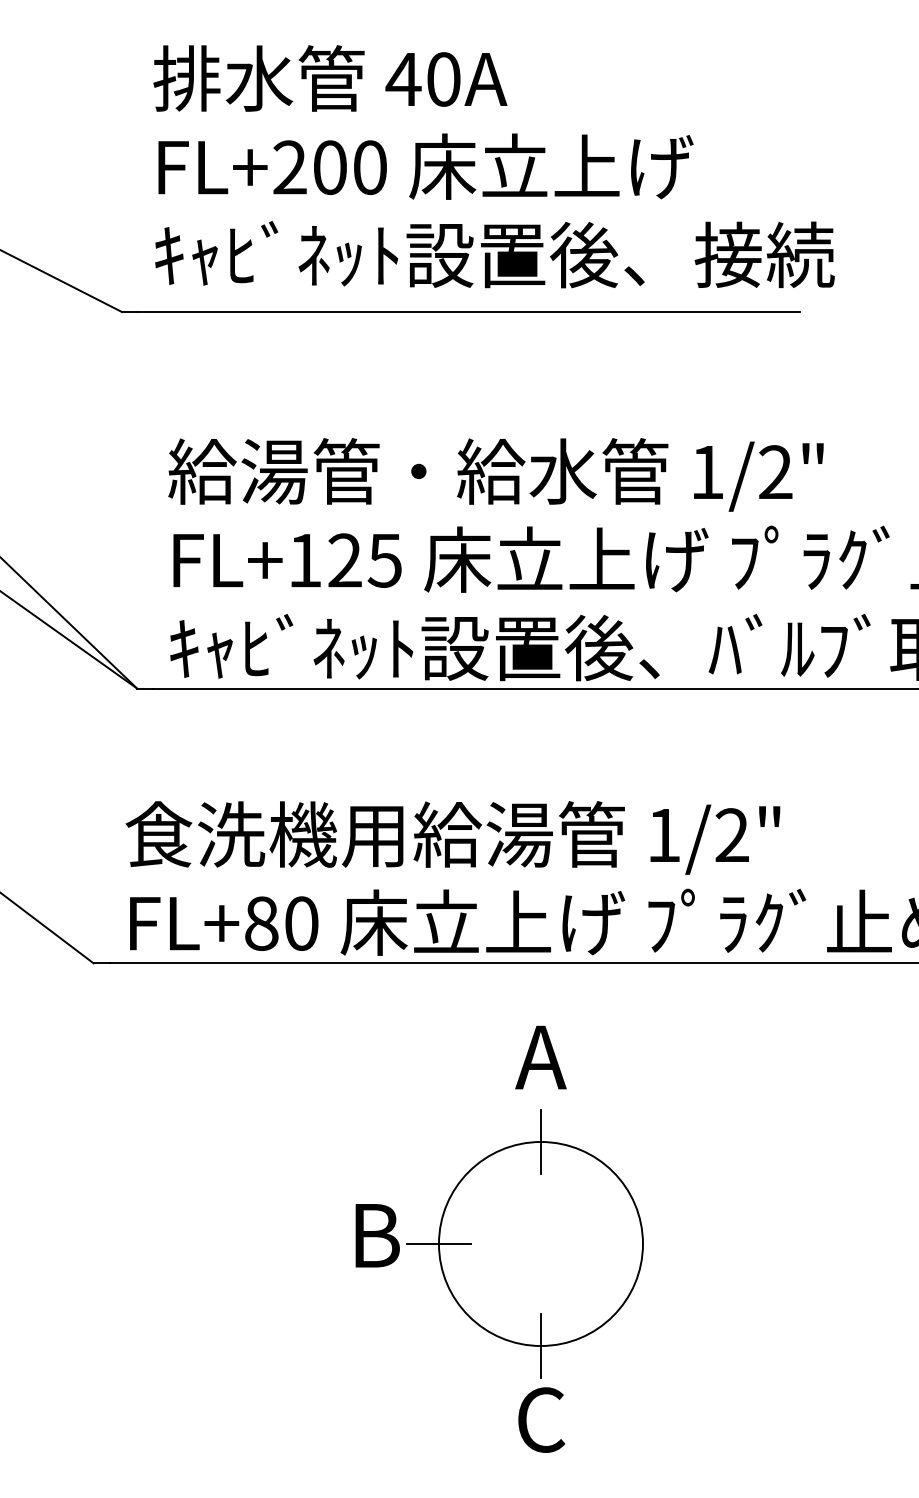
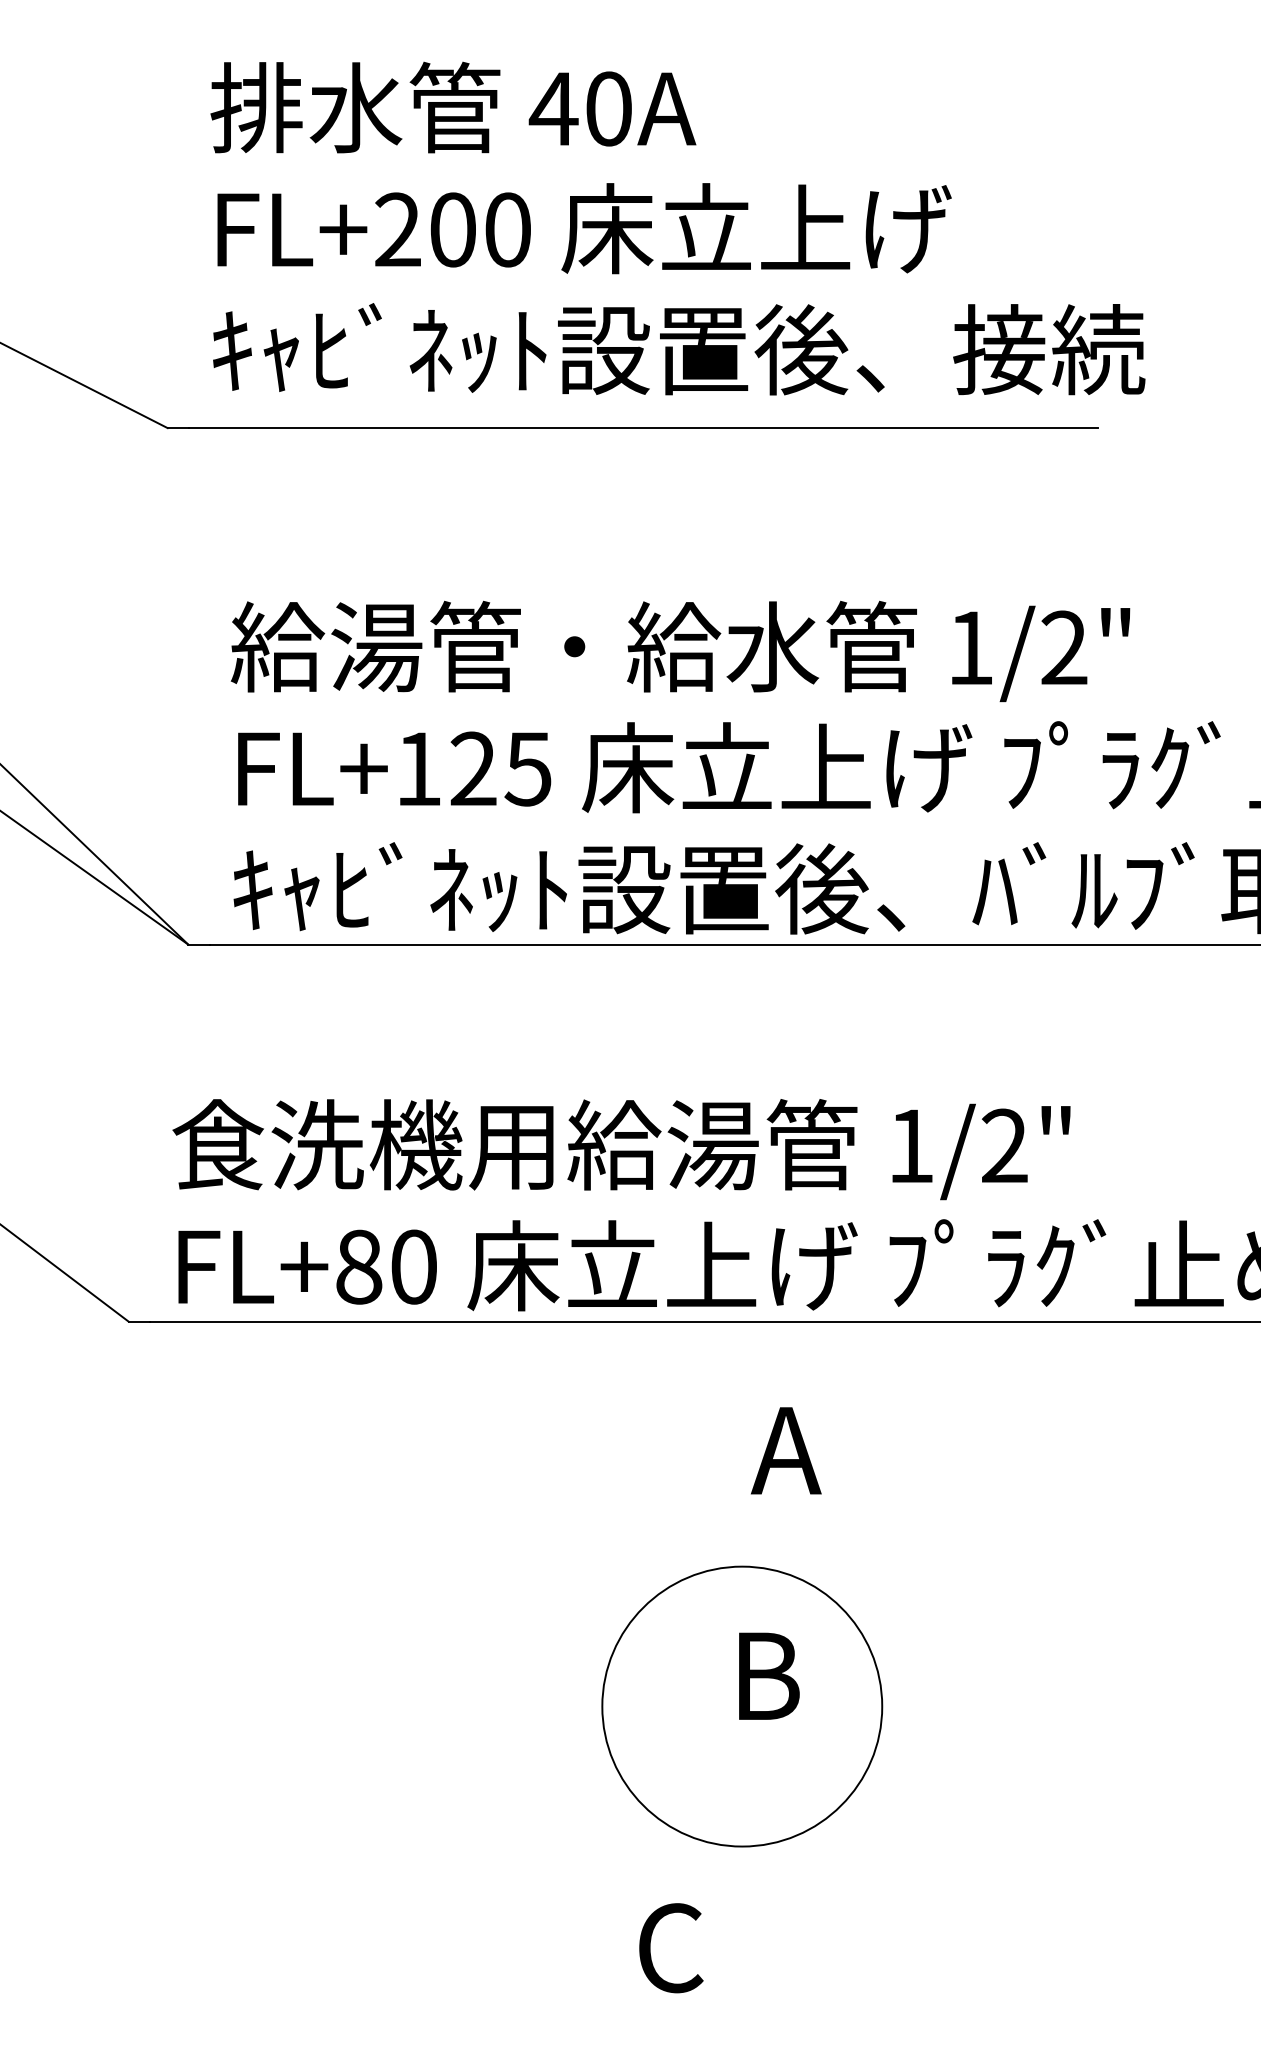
text: (541, 1057) -> (786, 1450), moved
line: (541, 1141) -> (742, 1566), removed
text: (377, 1235) -> (769, 1675), moved
line: (438, 1243) -> (601, 1706), removed
line: (541, 1345) -> (742, 1846), removed
text: (541, 1420) -> (671, 1948), moved

